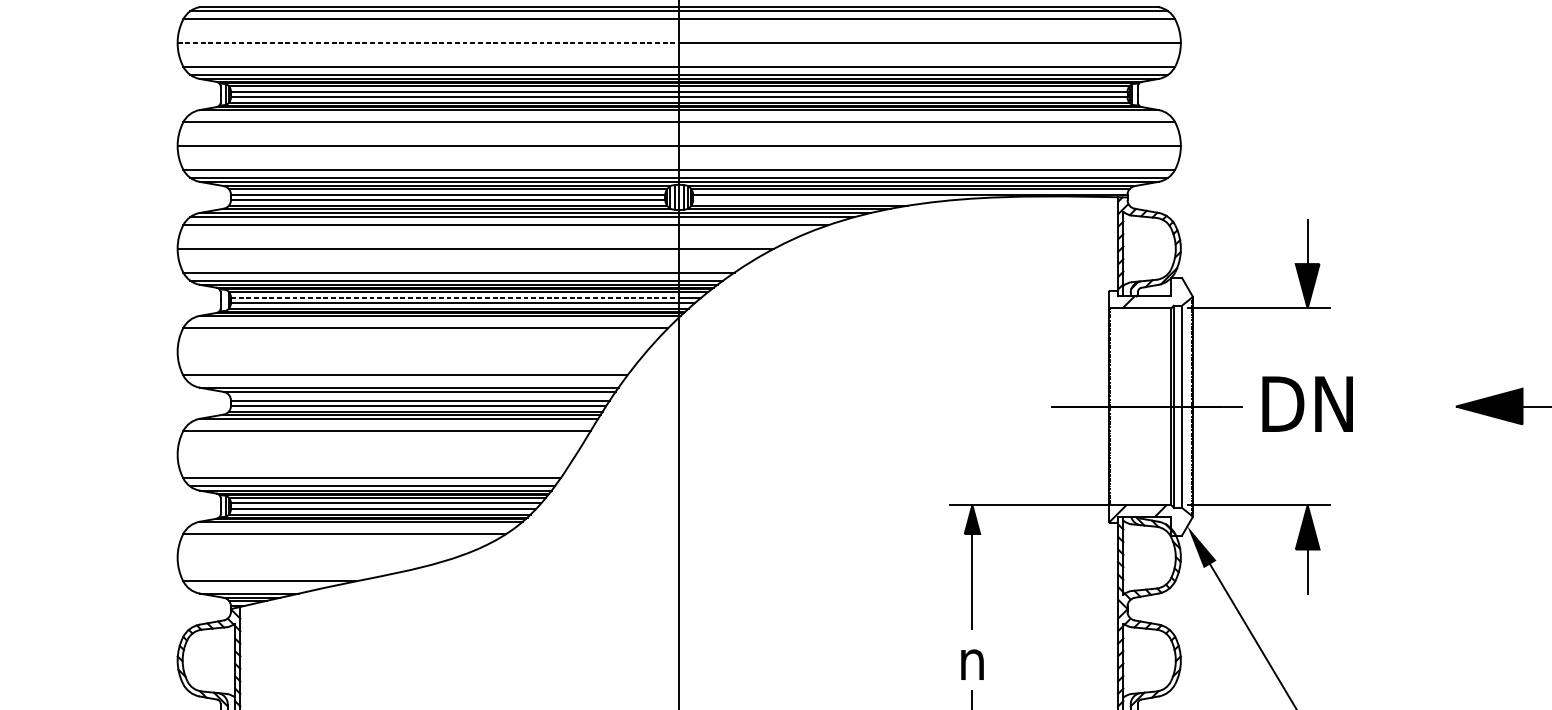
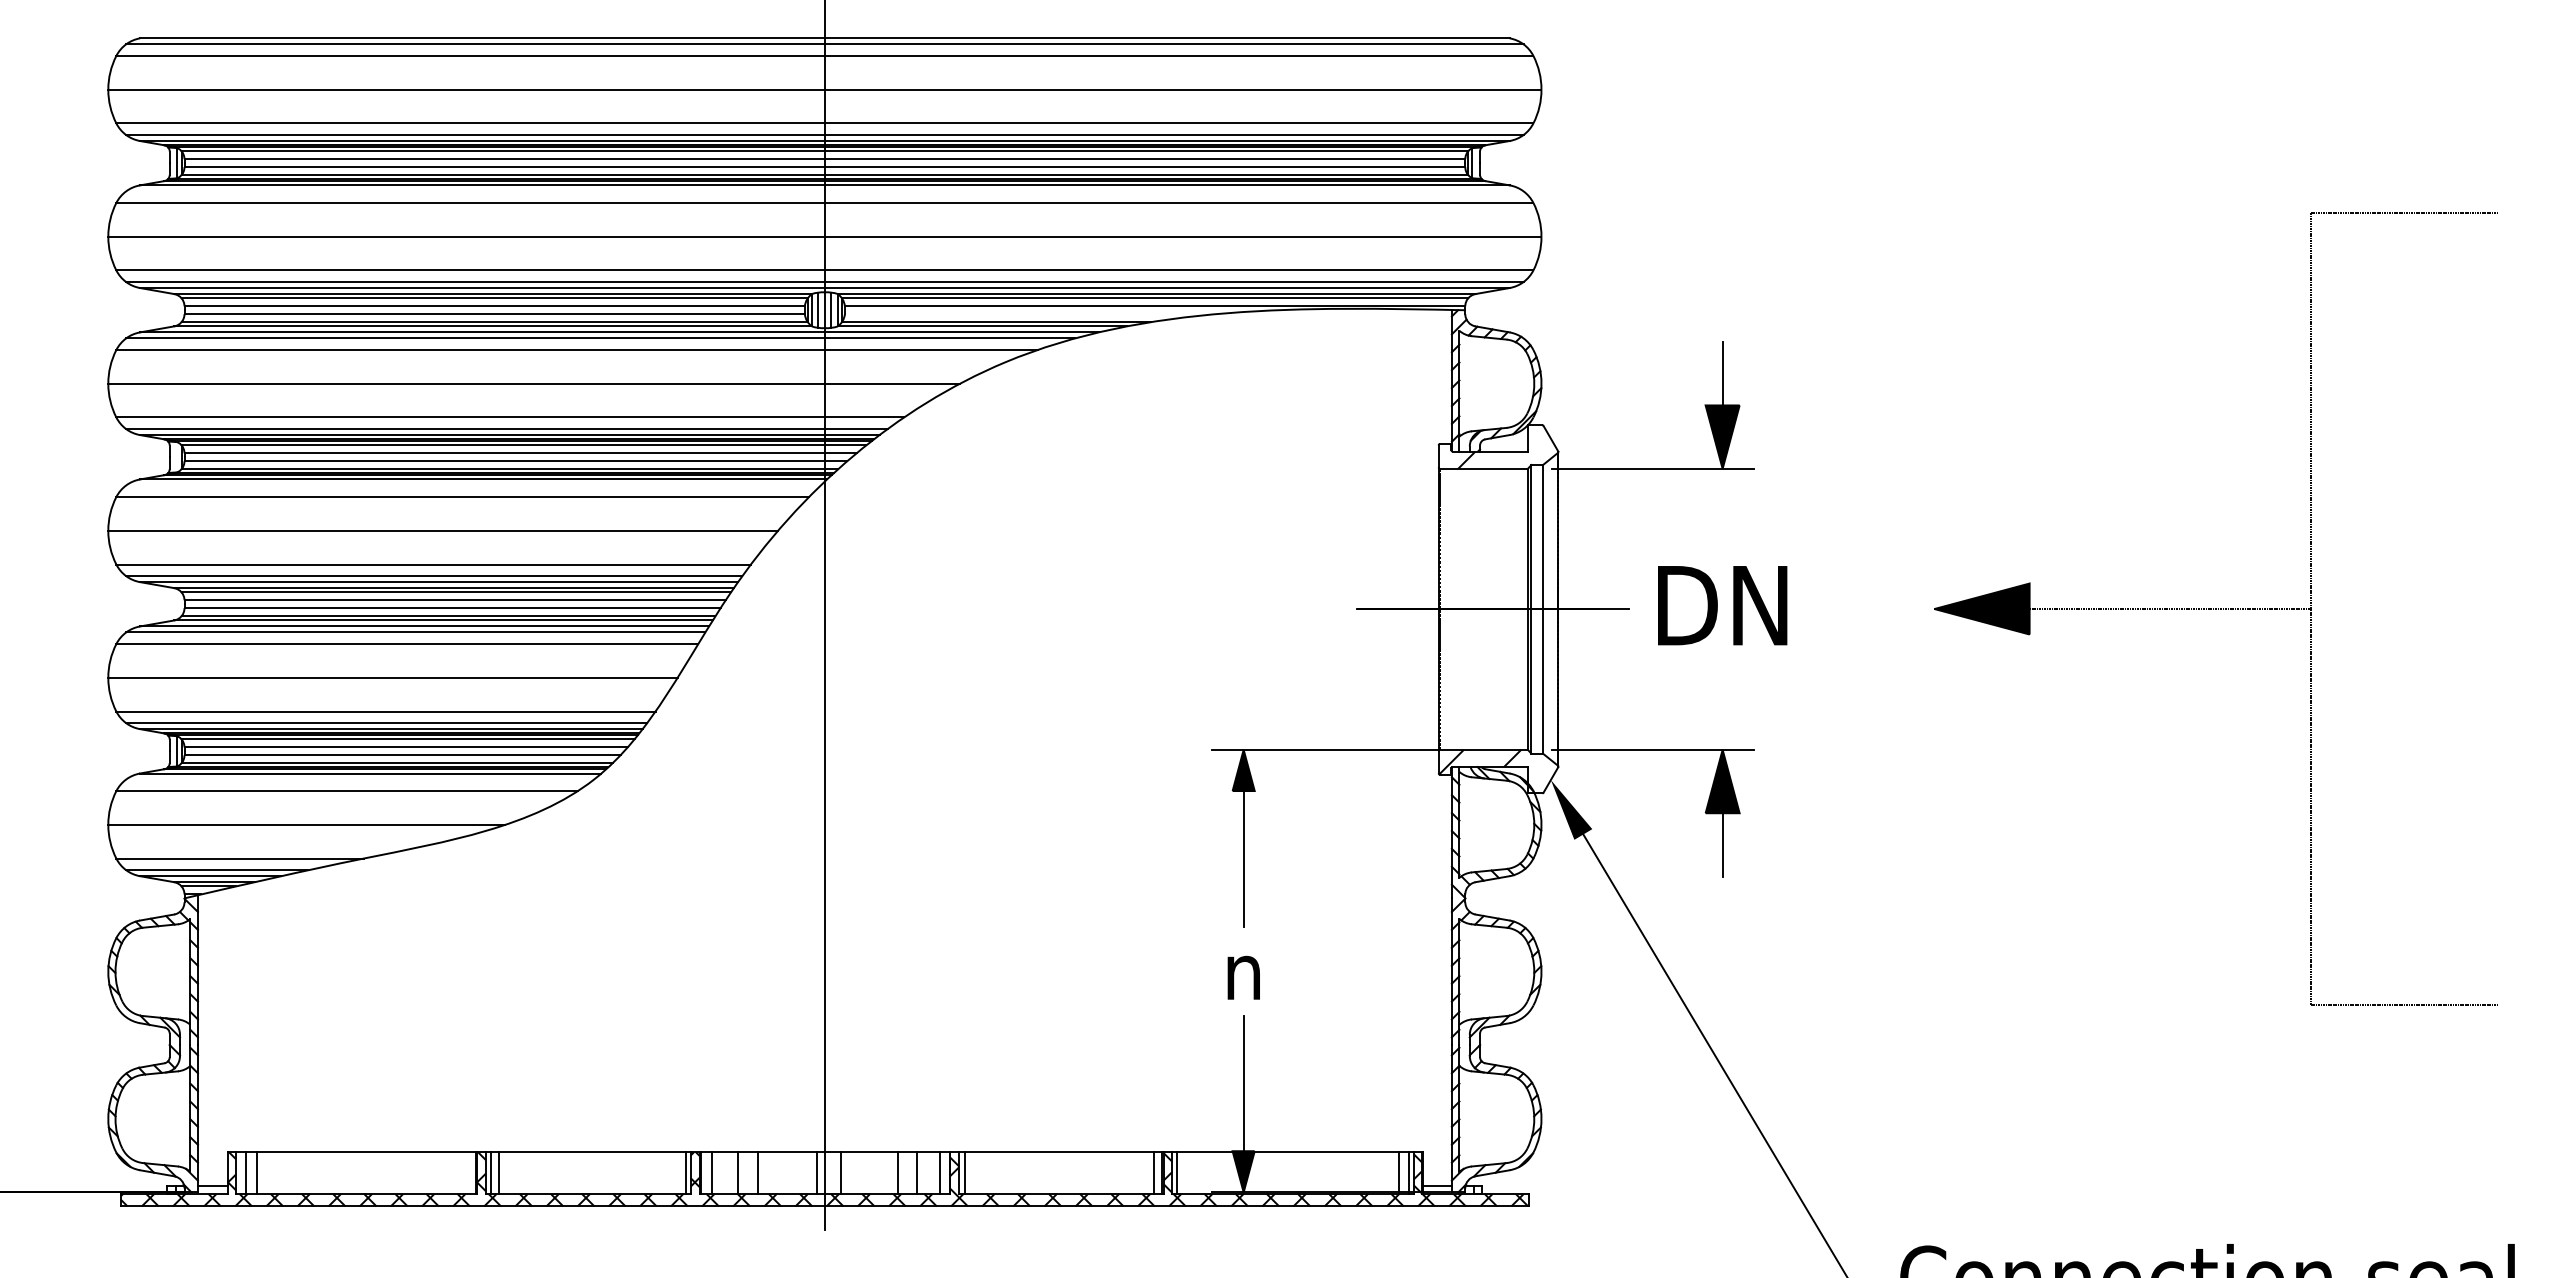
line: (429, 42) -> (467, 89), dashed -> solid
line: (455, 297) -> (505, 453), dashed -> solid
line: (412, 351) -> (443, 530), added
line: (405, 383) -> (434, 576), added
line: (421, 395) -> (456, 592), added
line: (392, 423) -> (415, 632), added
line: (376, 454) -> (392, 677), added
line: (316, 557) -> (306, 824), added
line: (254, 589) -> (217, 870), added

